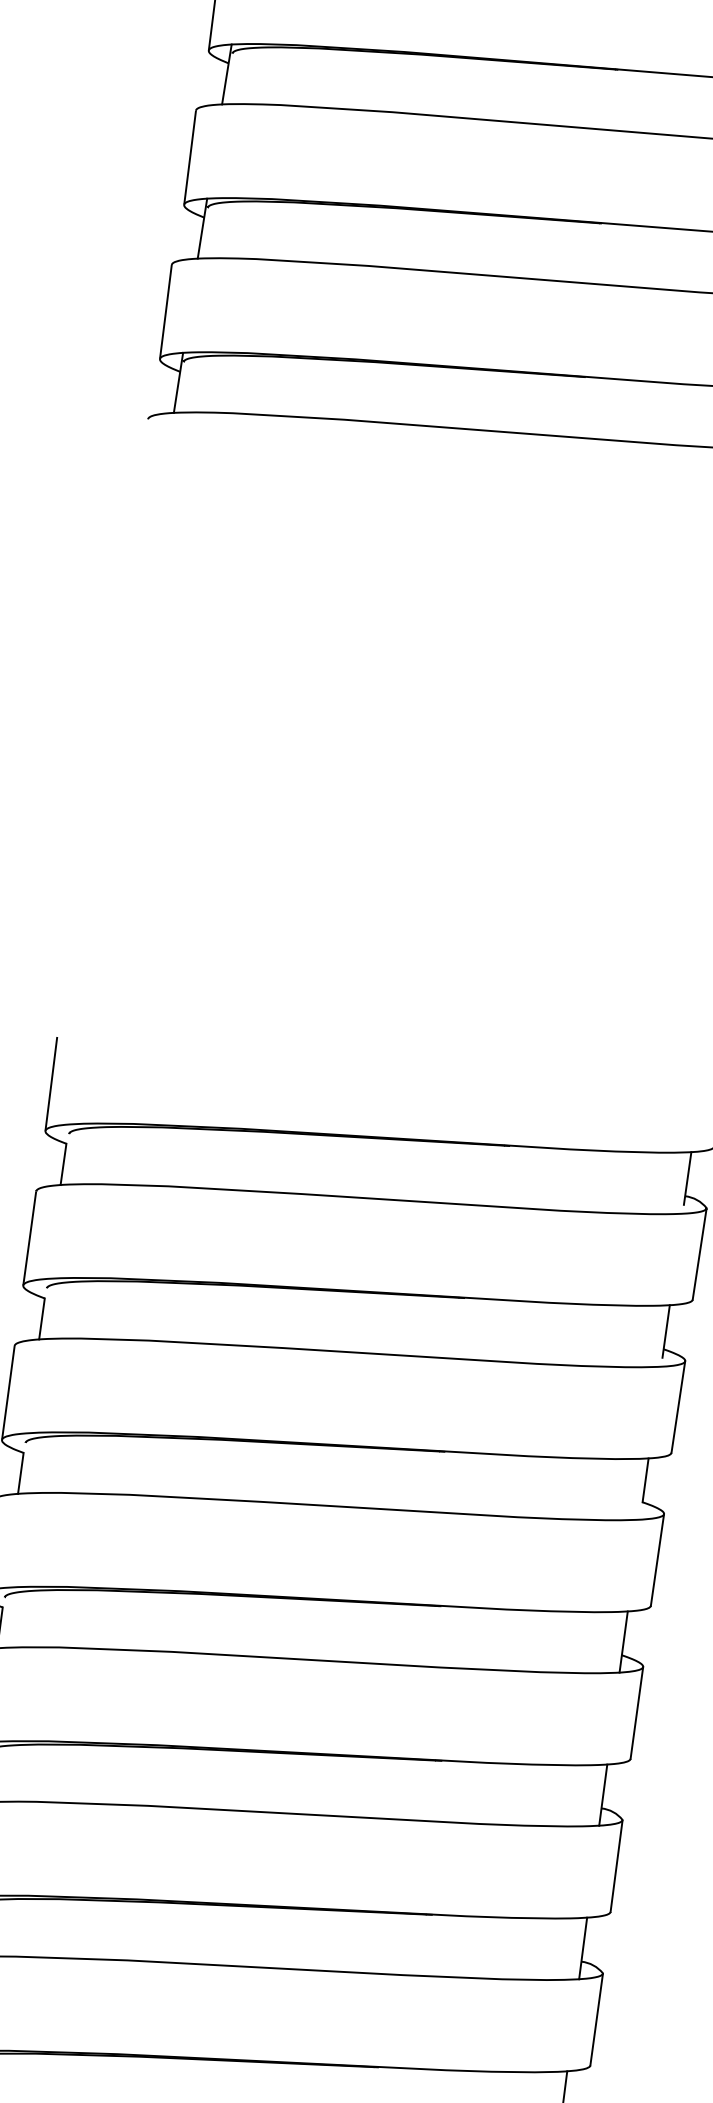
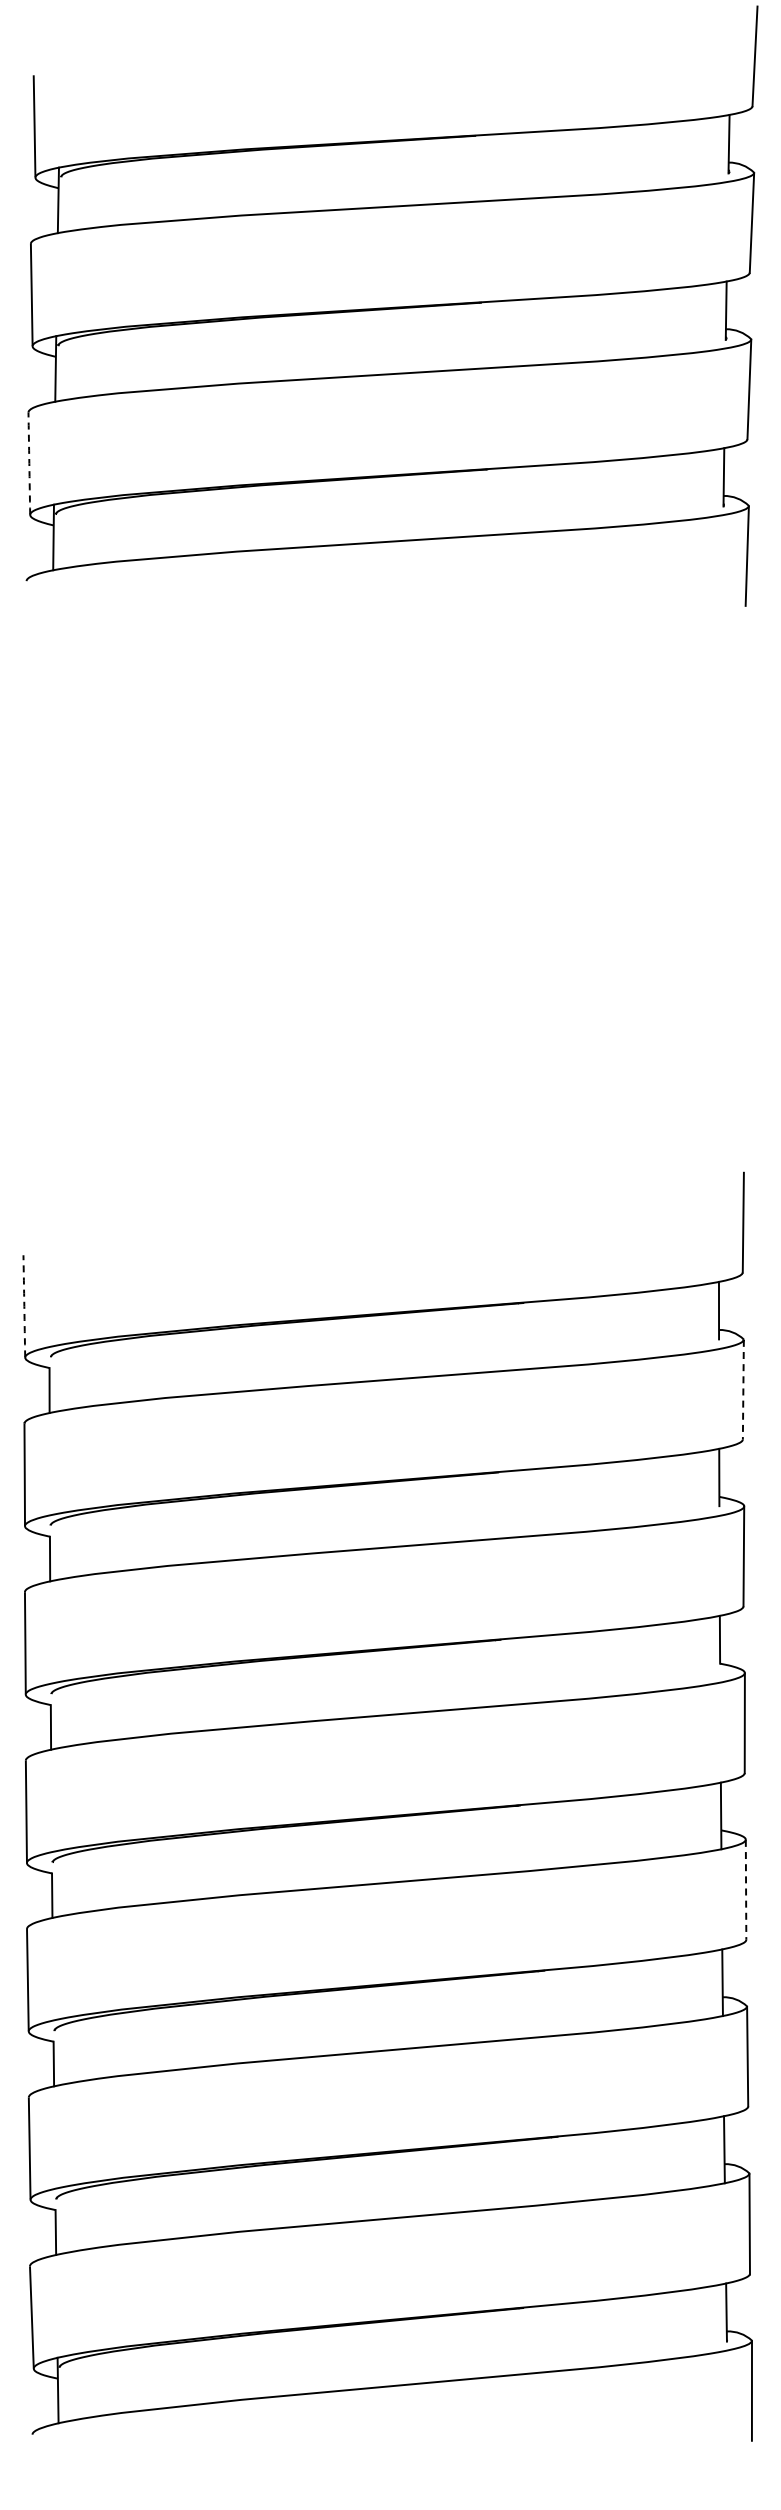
arc: (166, 311) -> (29, 463), solid -> dashed
arc: (51, 1084) -> (24, 1306), solid -> dashed
line: (699, 1253) -> (743, 1389), solid -> dashed
line: (637, 1712) -> (746, 1889), solid -> dashed

